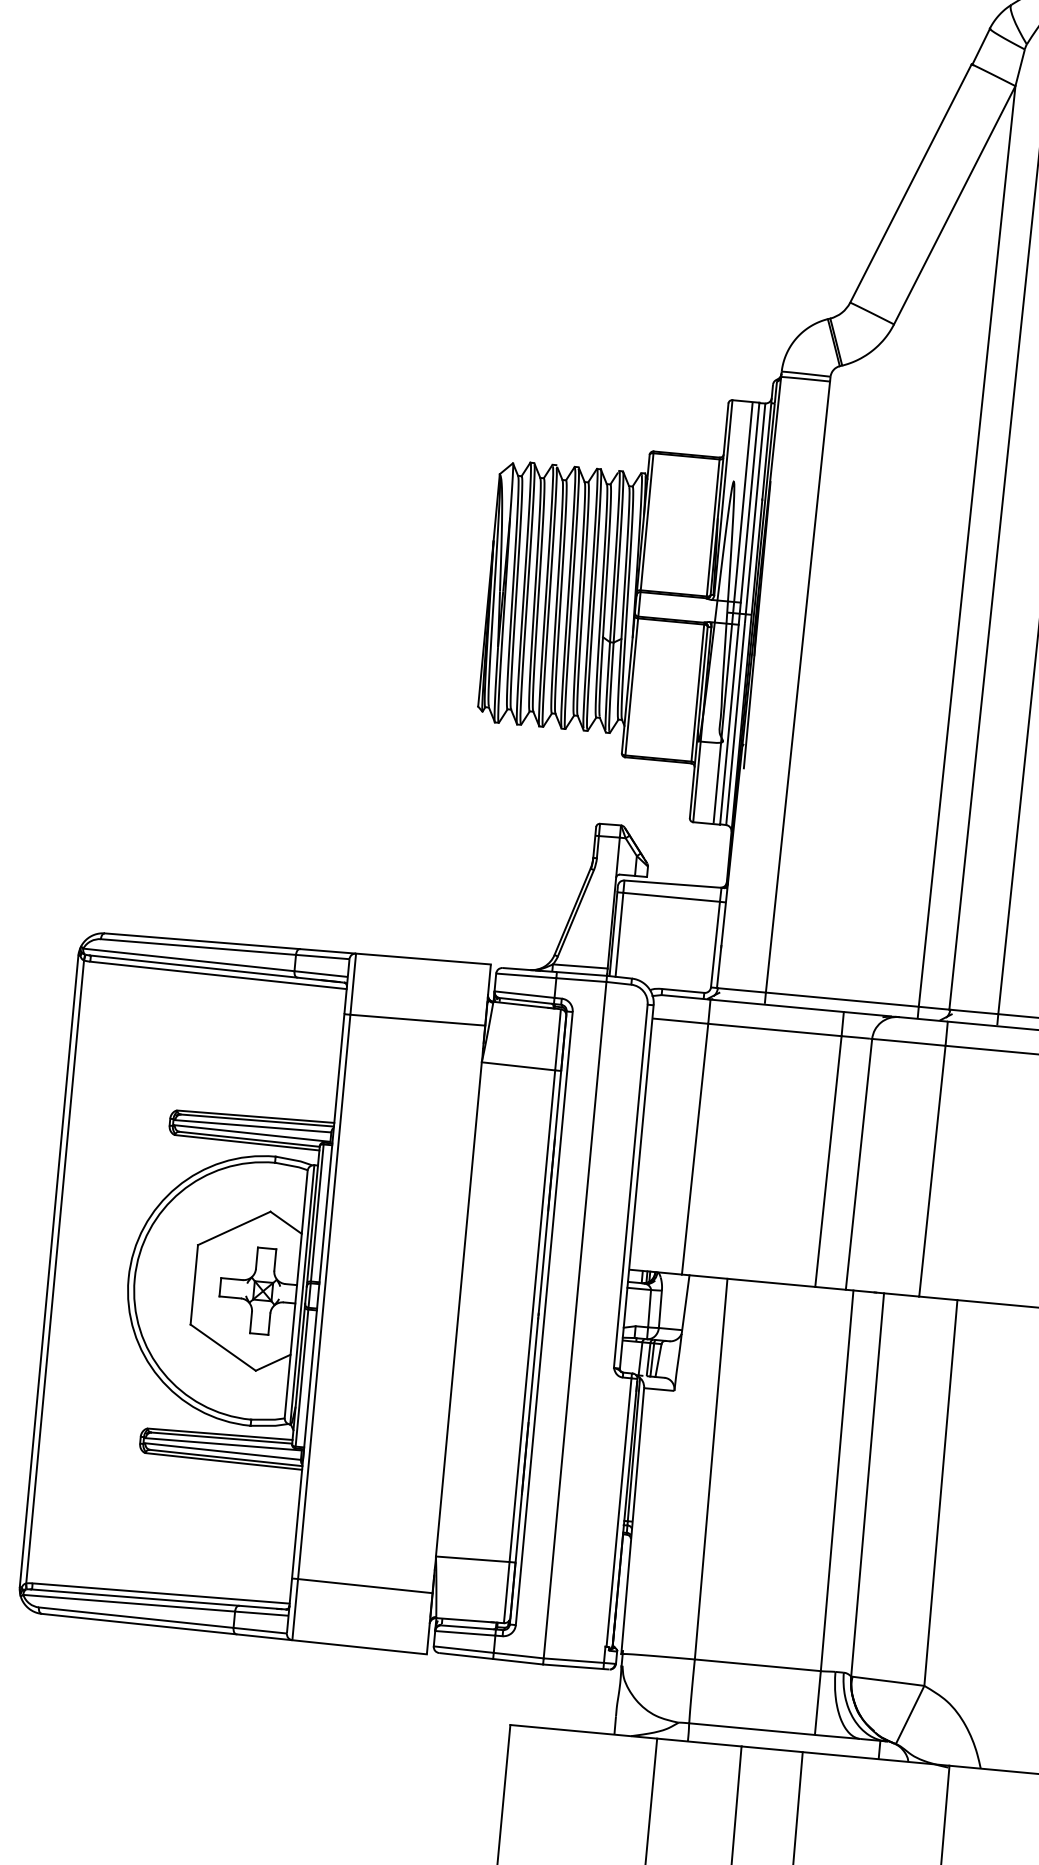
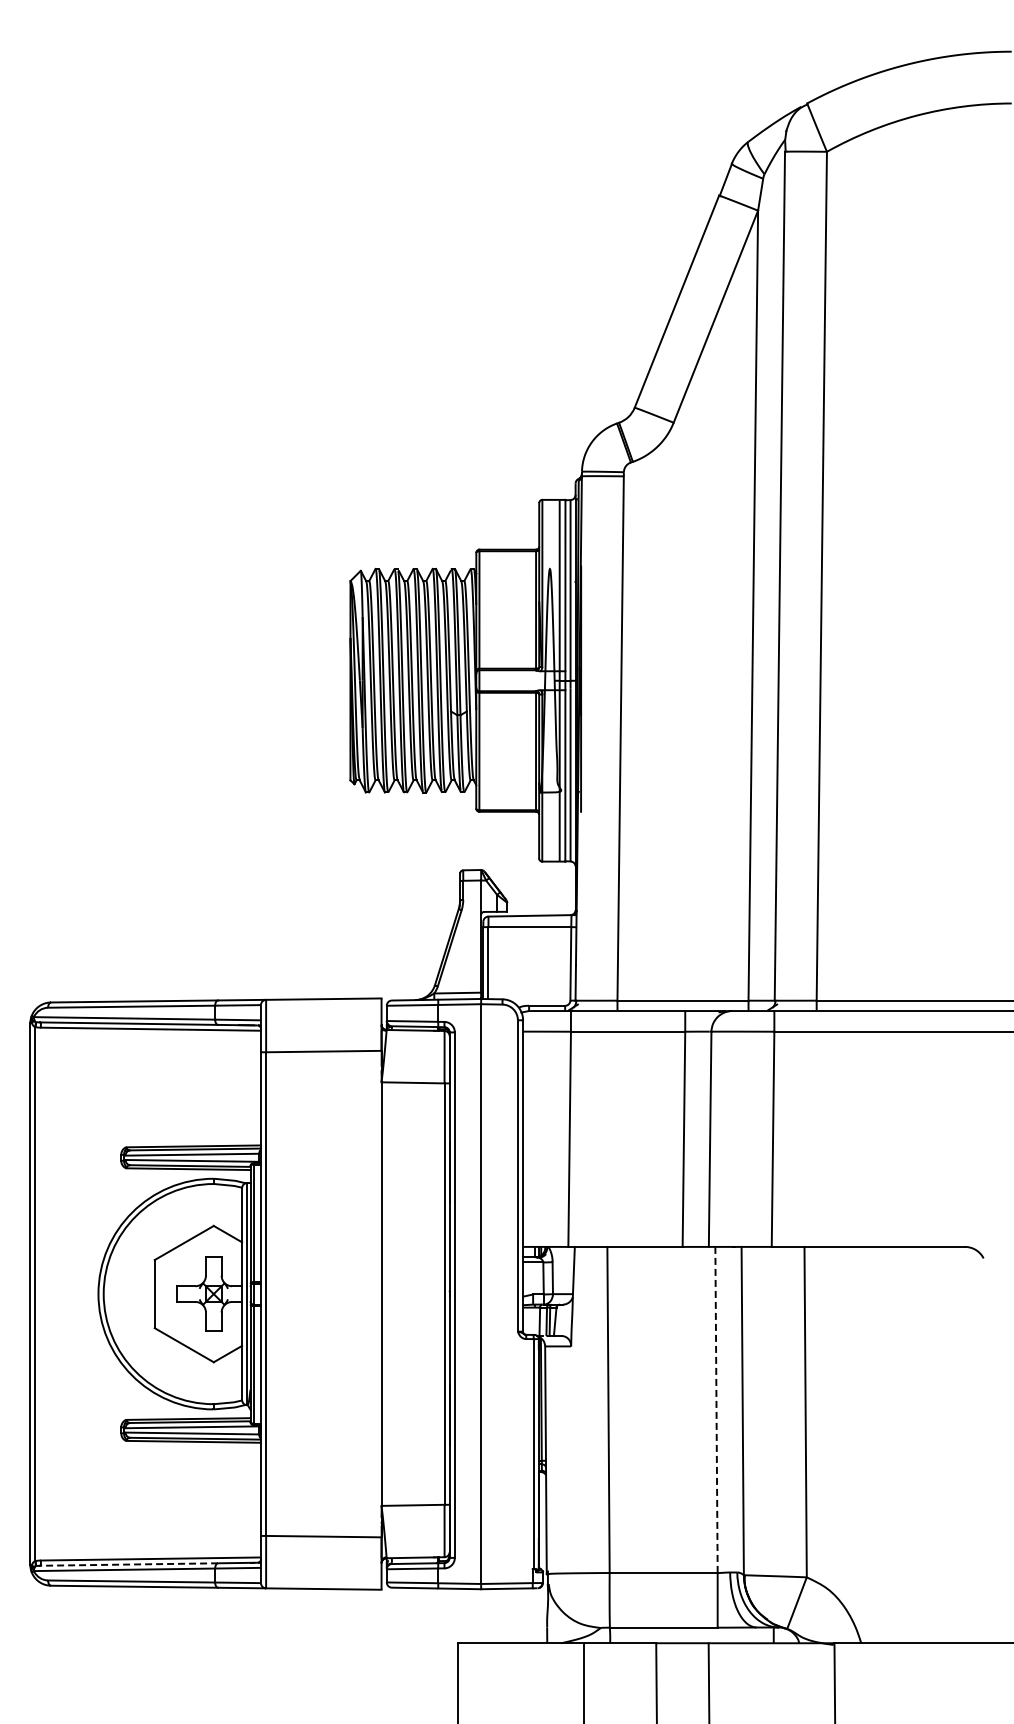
line: (837, 1481) -> (716, 1410), solid -> dashed
line: (135, 1597) -> (129, 1564), solid -> dashed

